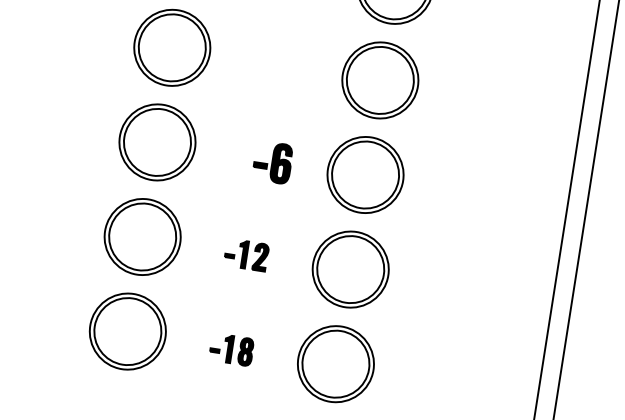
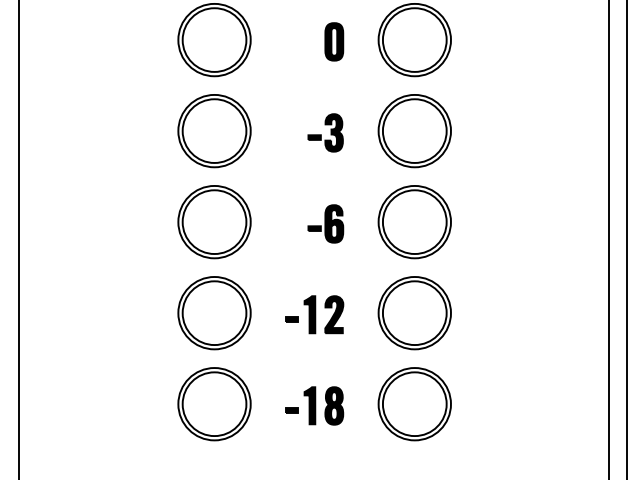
part: (287, 67) -> (325, 132), added
part: (246, 254) -> (314, 314), size x1.43
part: (231, 349) -> (314, 405), size x1.43

